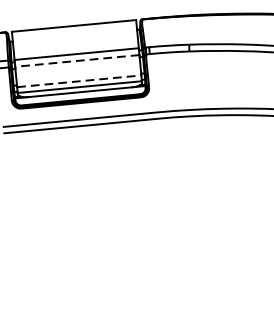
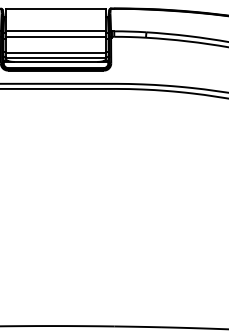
line: (77, 60) -> (56, 36), dashed -> solid
line: (79, 81) -> (56, 53), dashed -> solid

